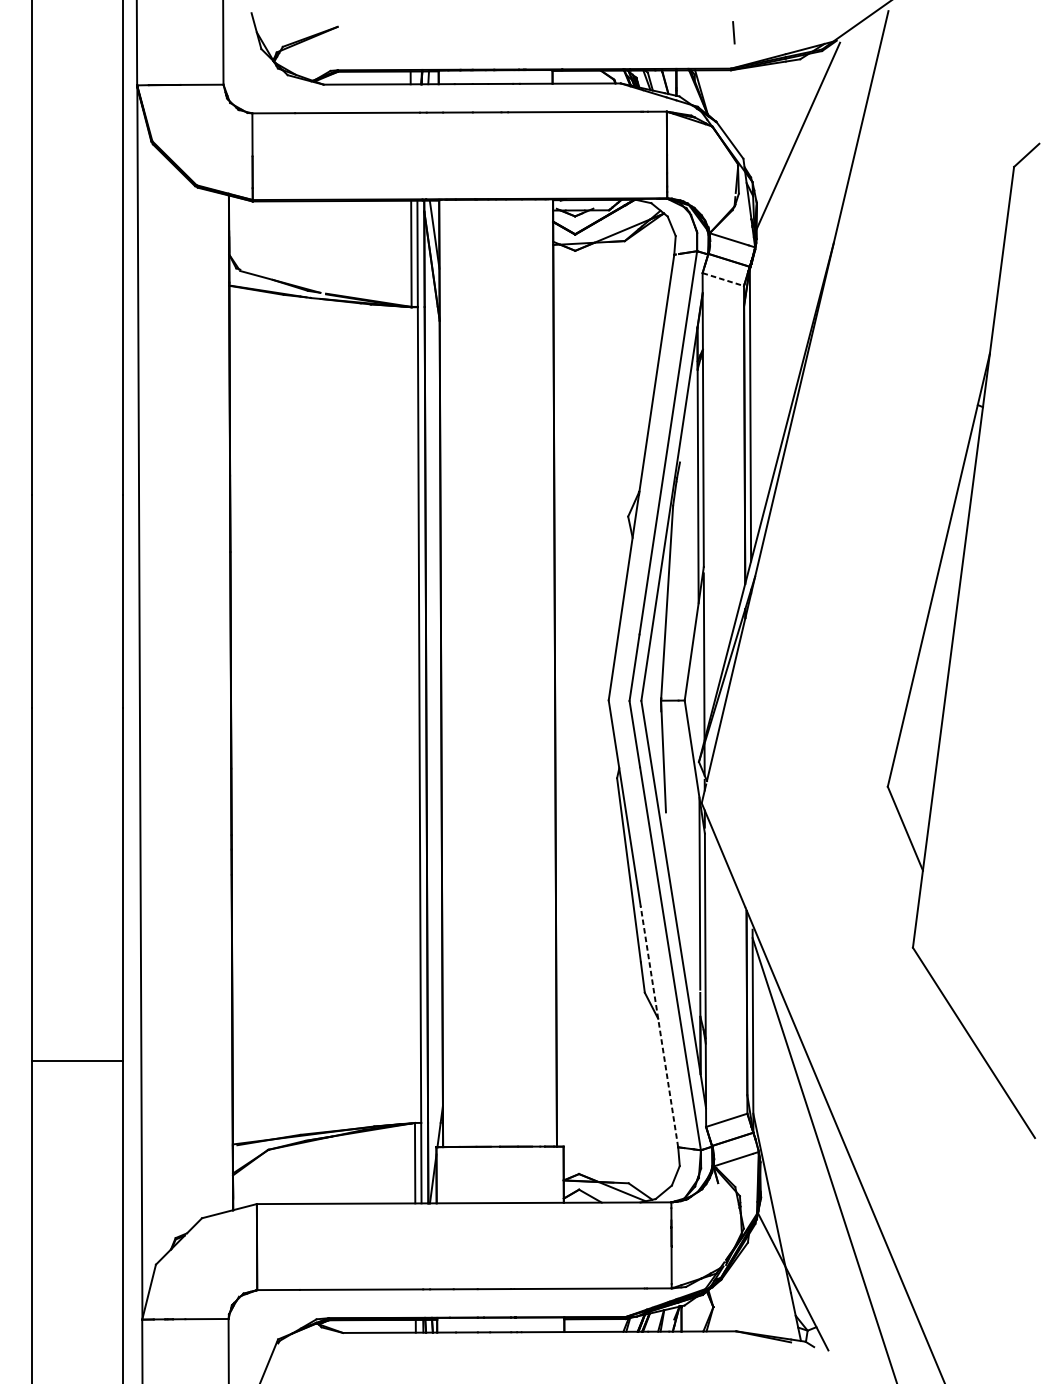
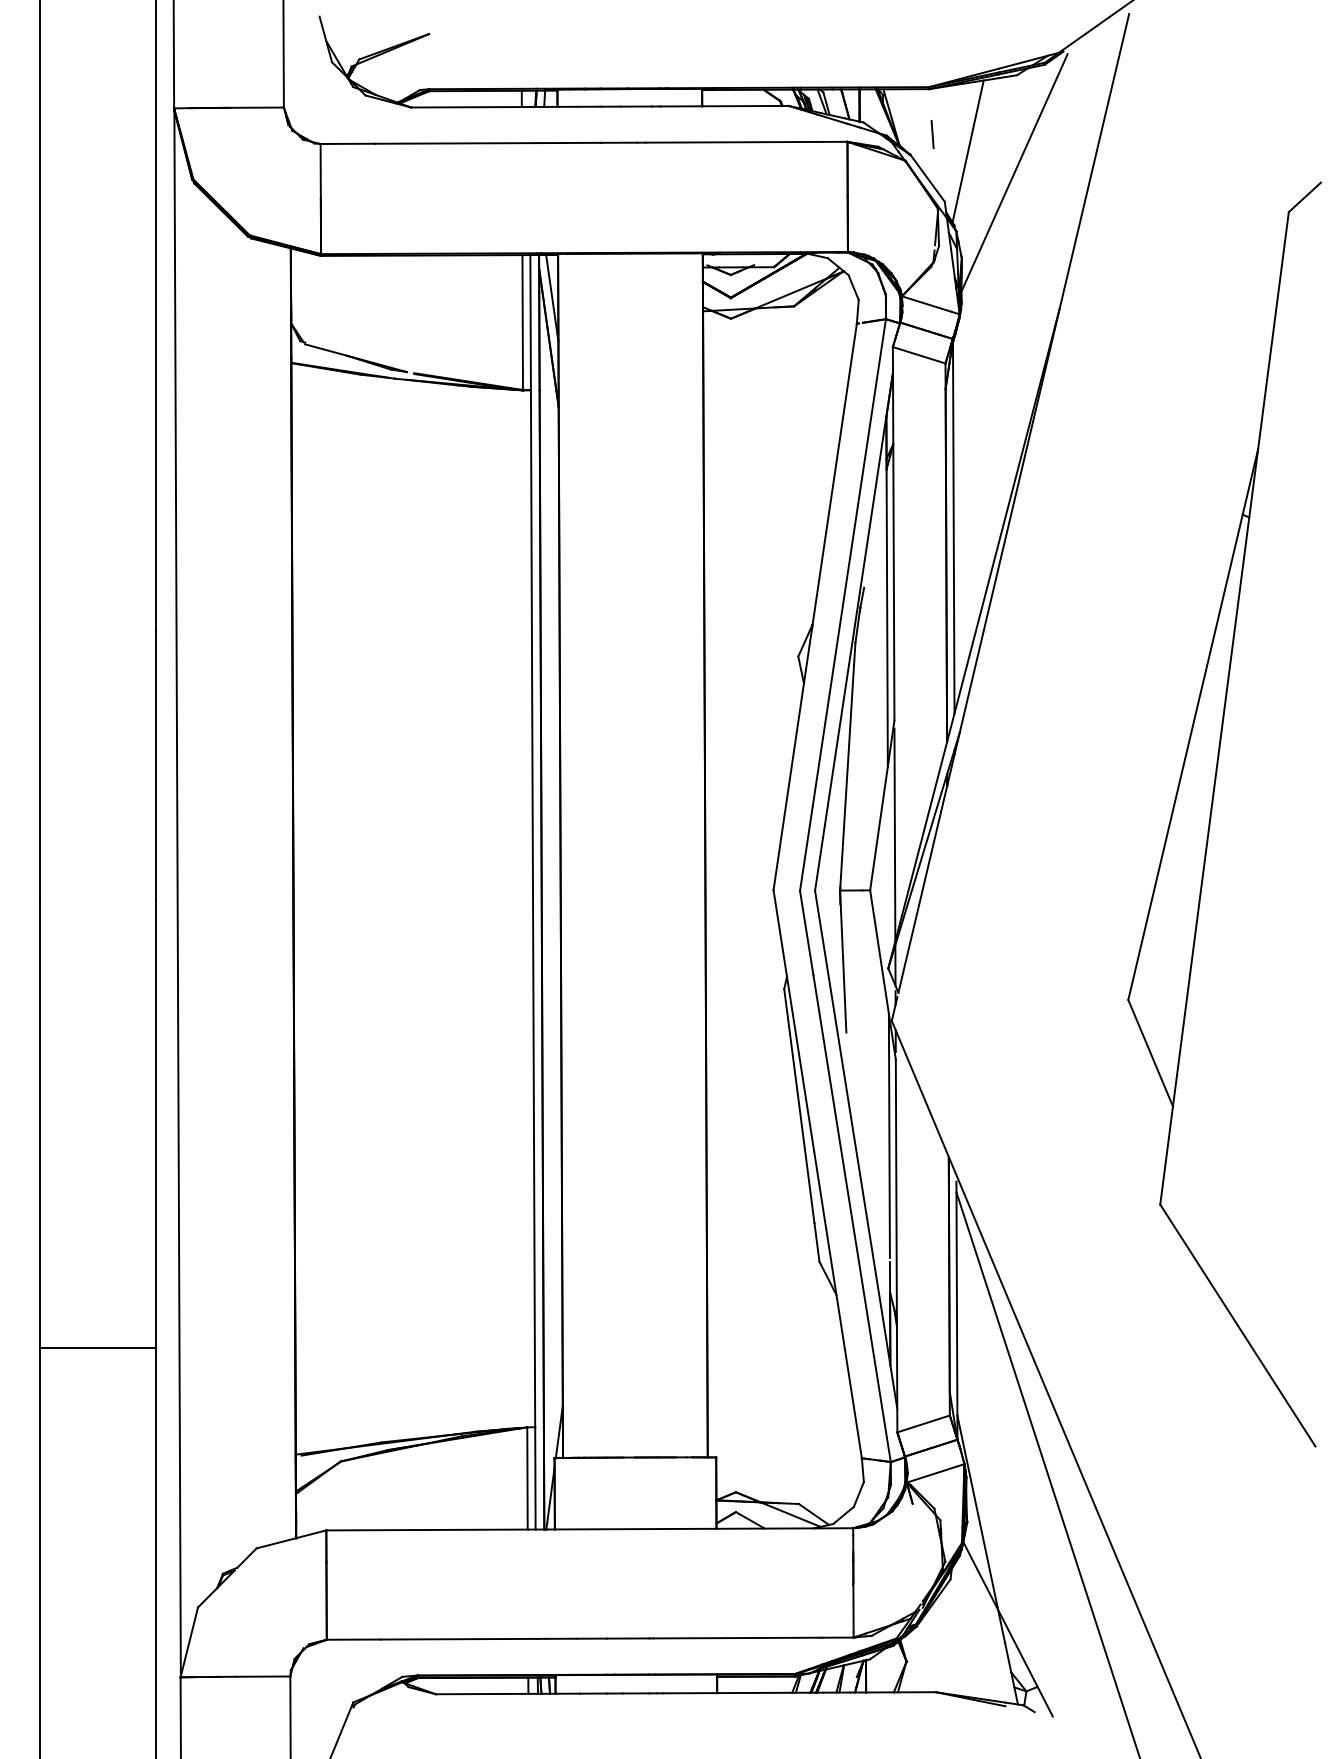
line: (733, 32) -> (932, 134), moved
line: (761, 119) -> (967, 151), added
line: (723, 279) -> (919, 355), dashed -> solid
line: (659, 1026) -> (837, 1304), dashed -> solid

